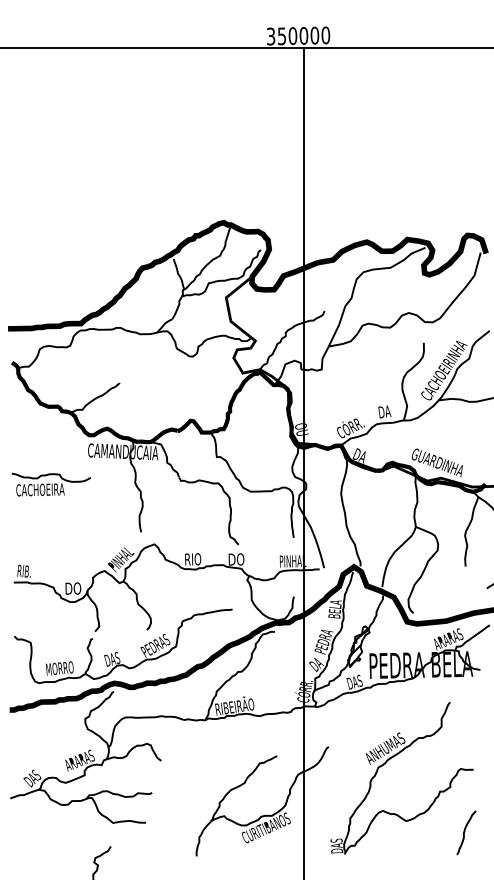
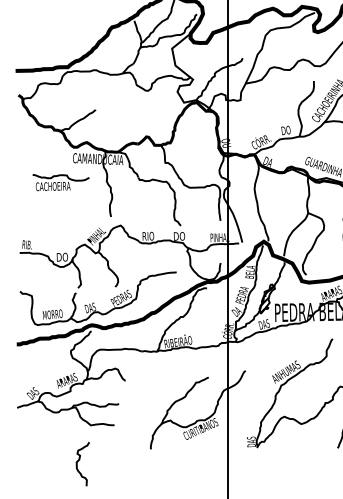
text: (388, 411) -> (288, 130), DA -> DO
part: (51, 484) -> (61, 182), moved

